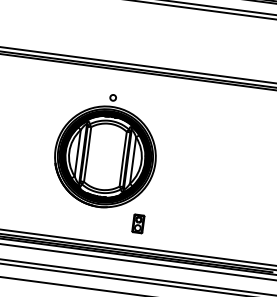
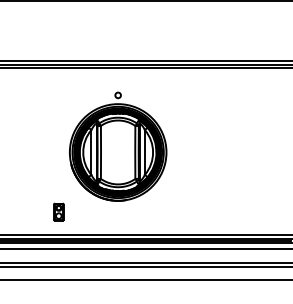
part: (138, 223) -> (58, 211), moved

